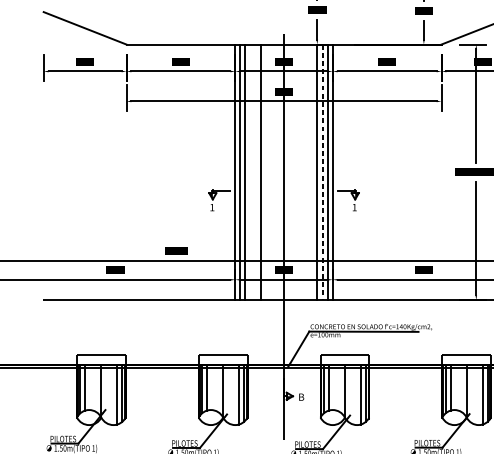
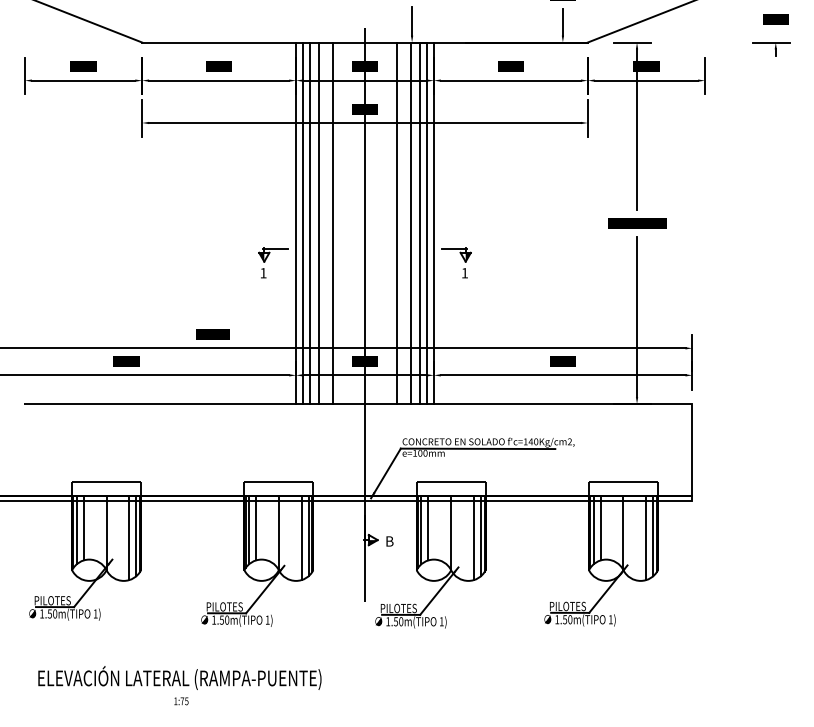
line: (251, 172) -> (319, 223), added
line: (306, 172) -> (397, 223), added
line: (323, 172) -> (420, 223), dashed -> solid

